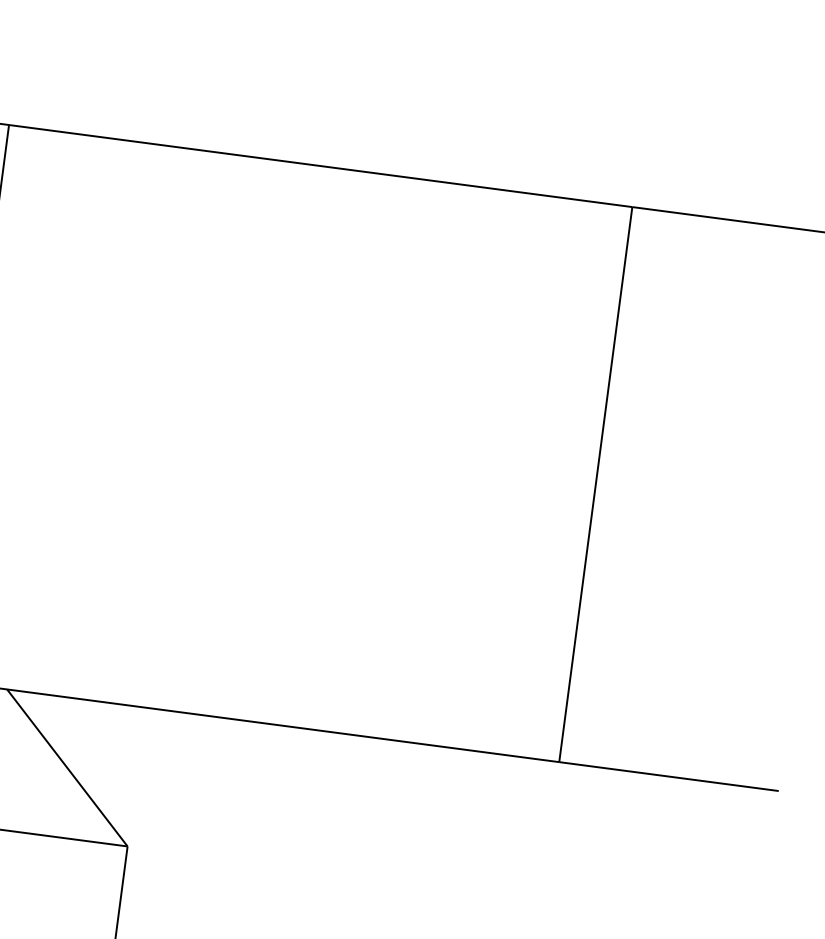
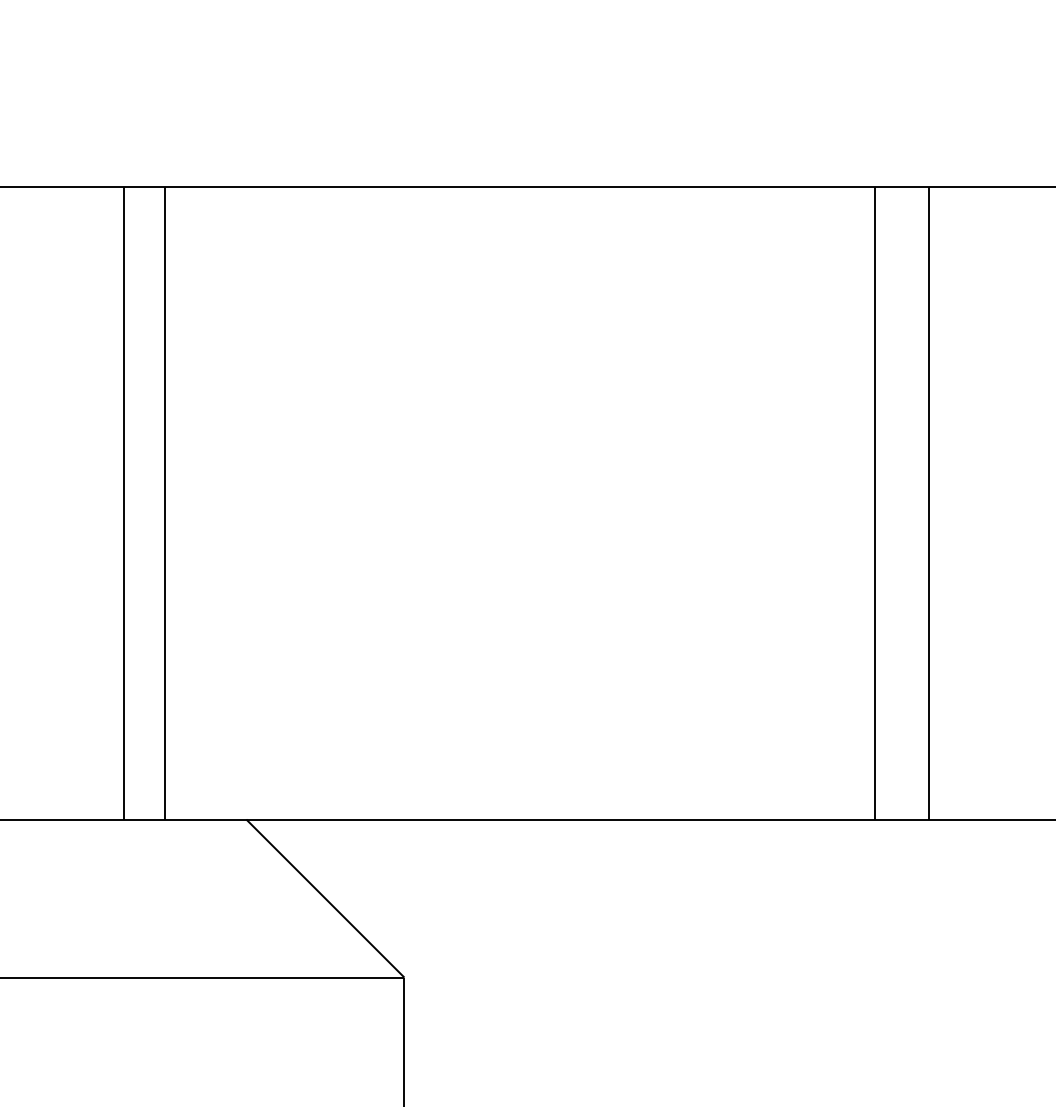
line: (643, 490) -> (929, 503), added

